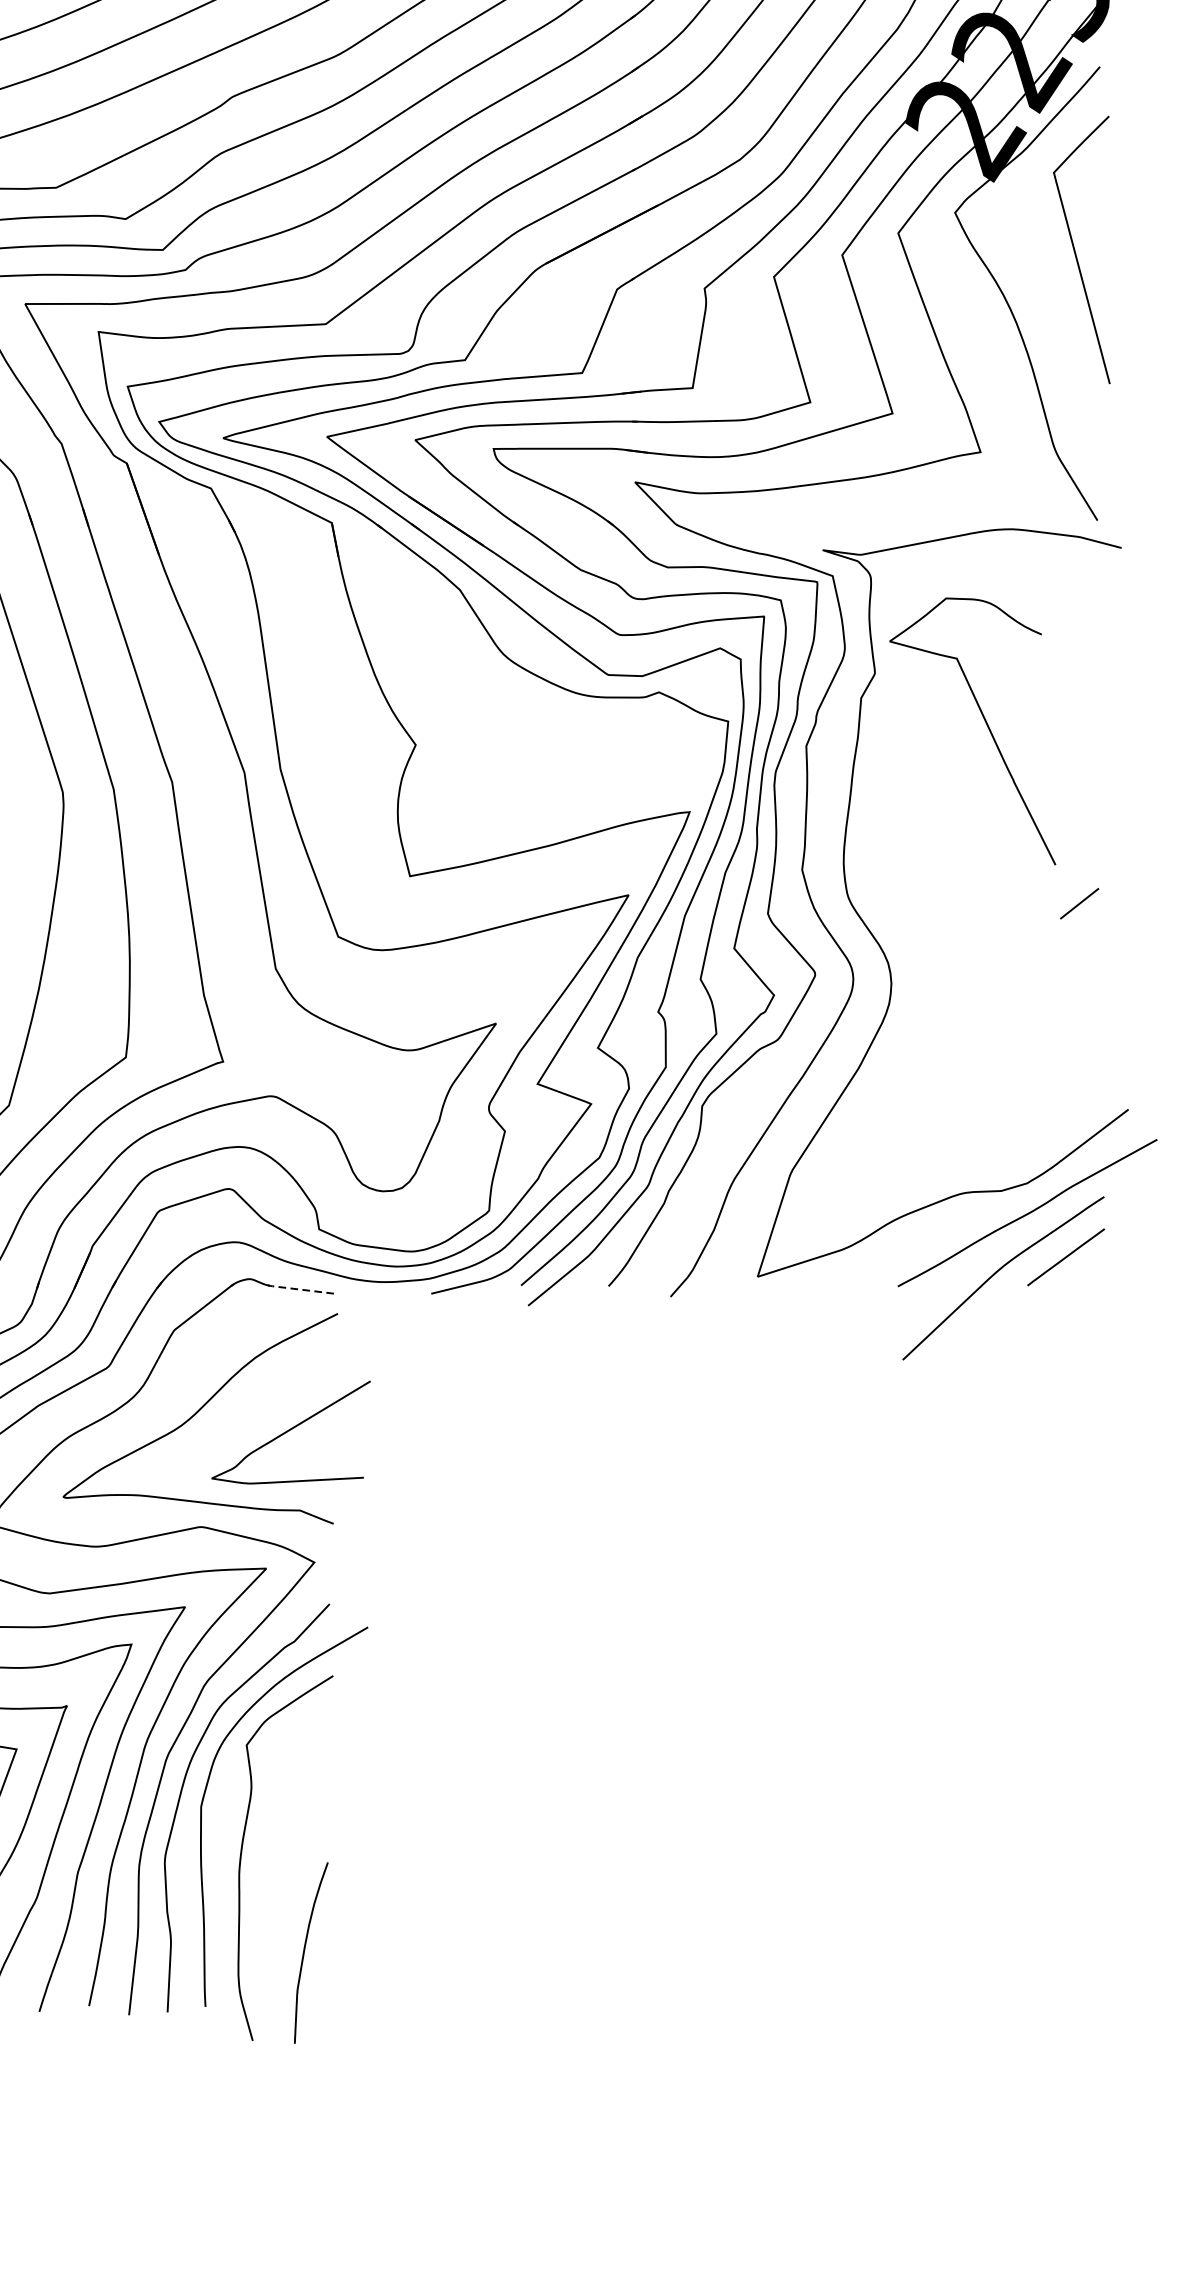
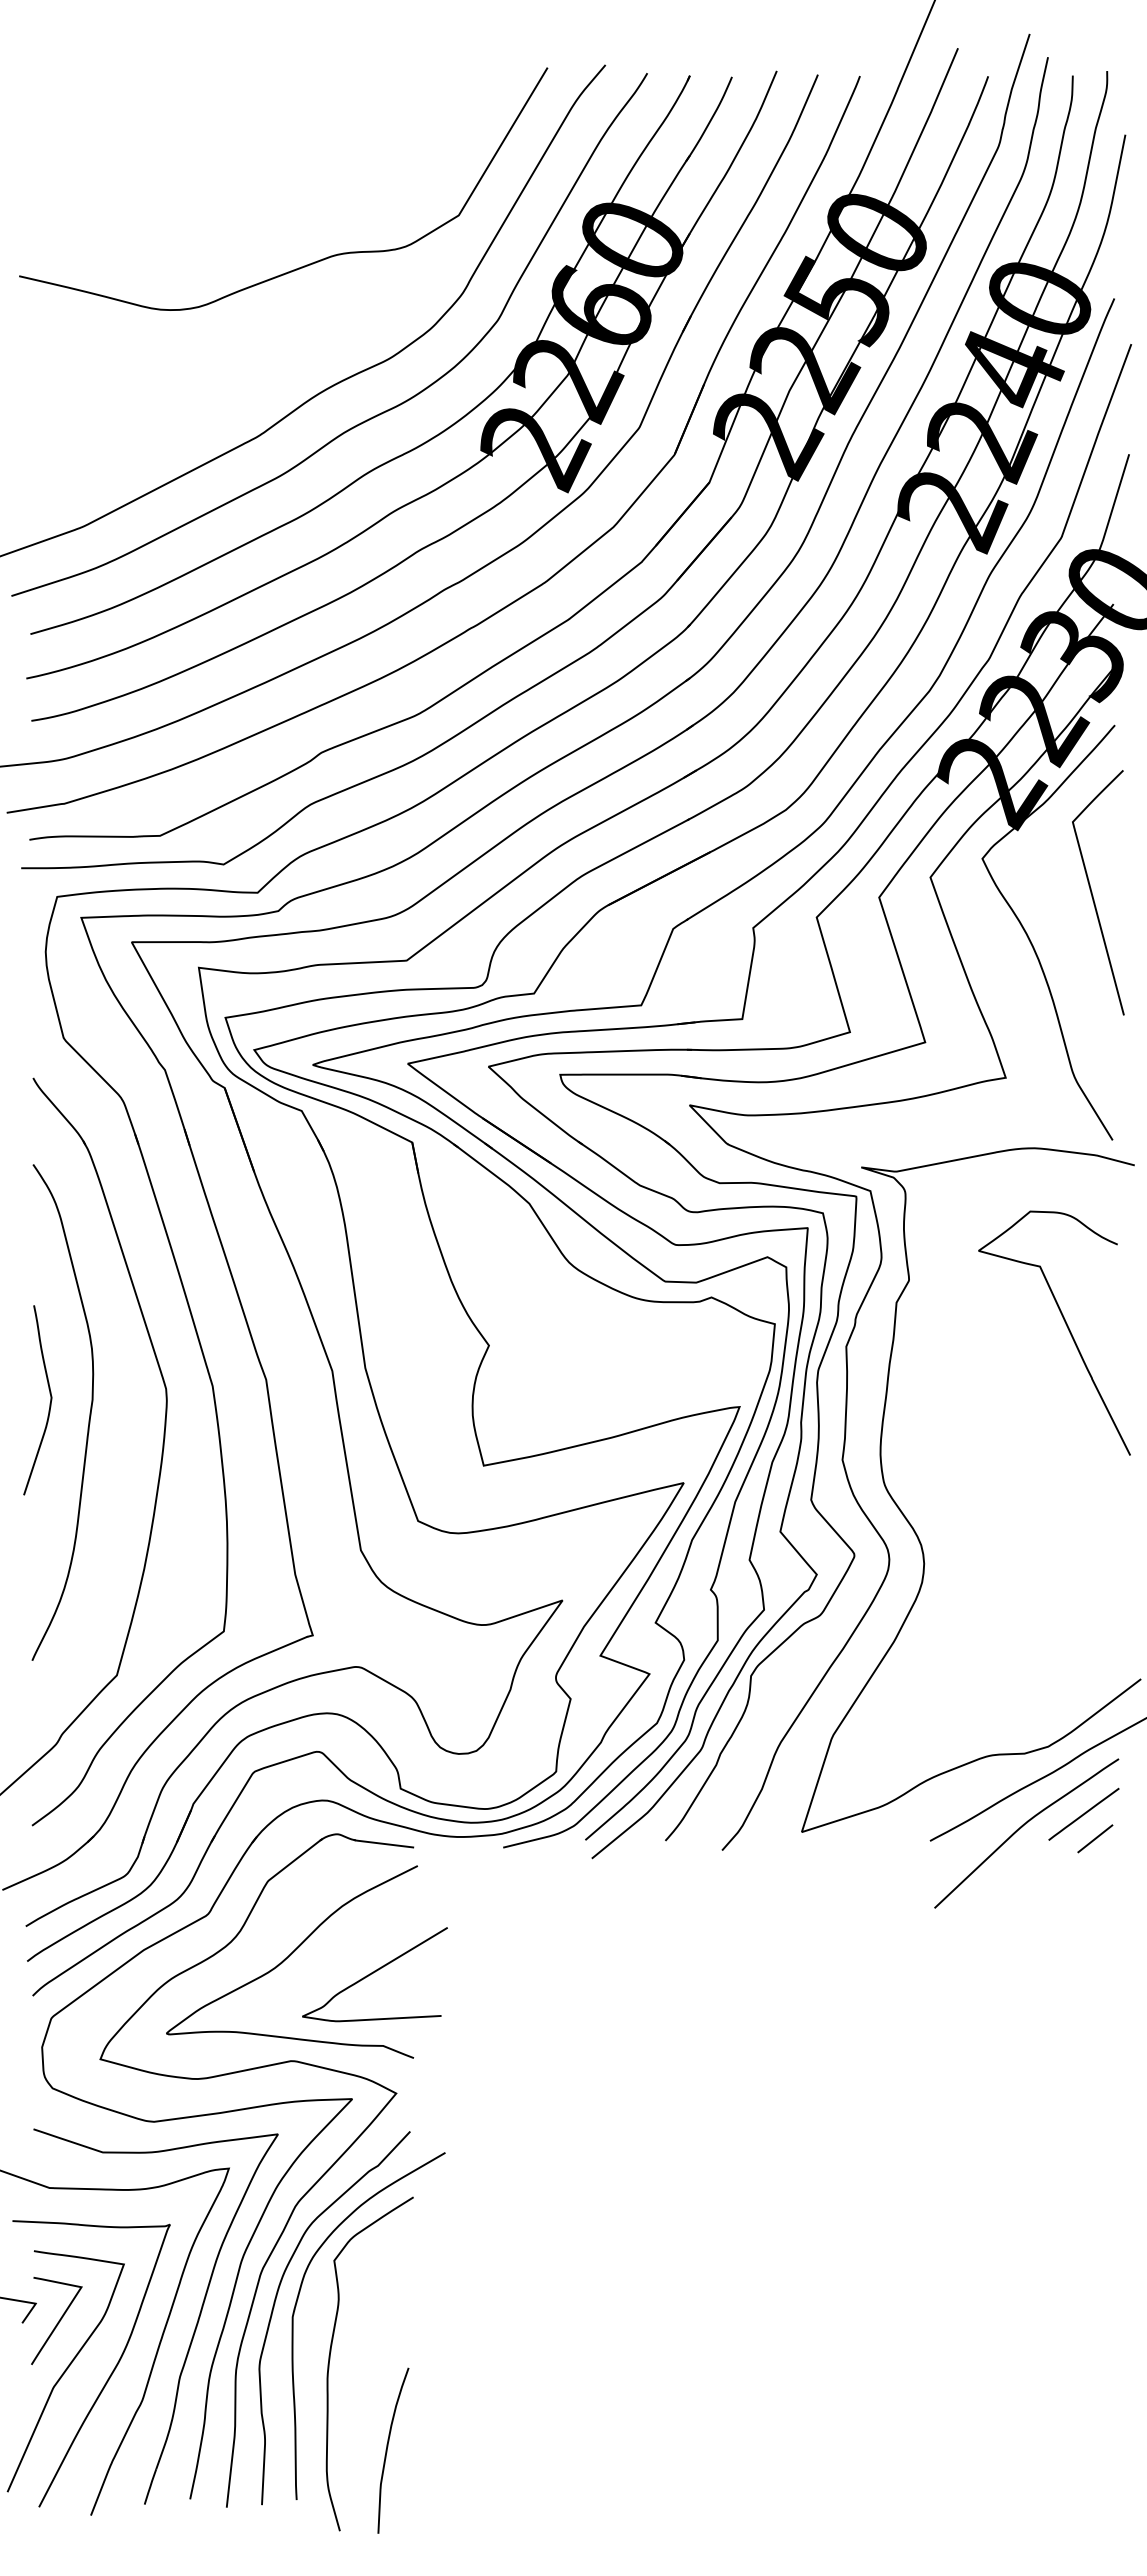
curve: (985, 724) -> (1066, 1326), moved
line: (1079, 903) -> (1095, 1838), moved
line: (298, 1289) -> (381, 1843), dashed -> solid

